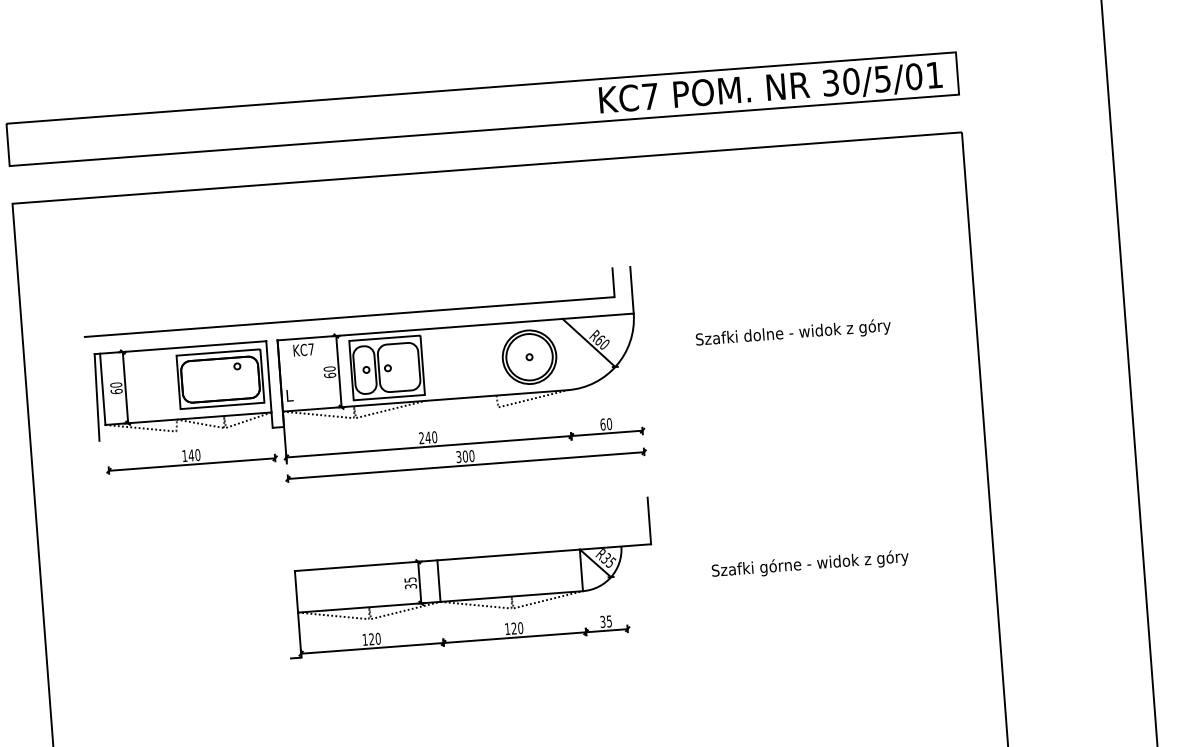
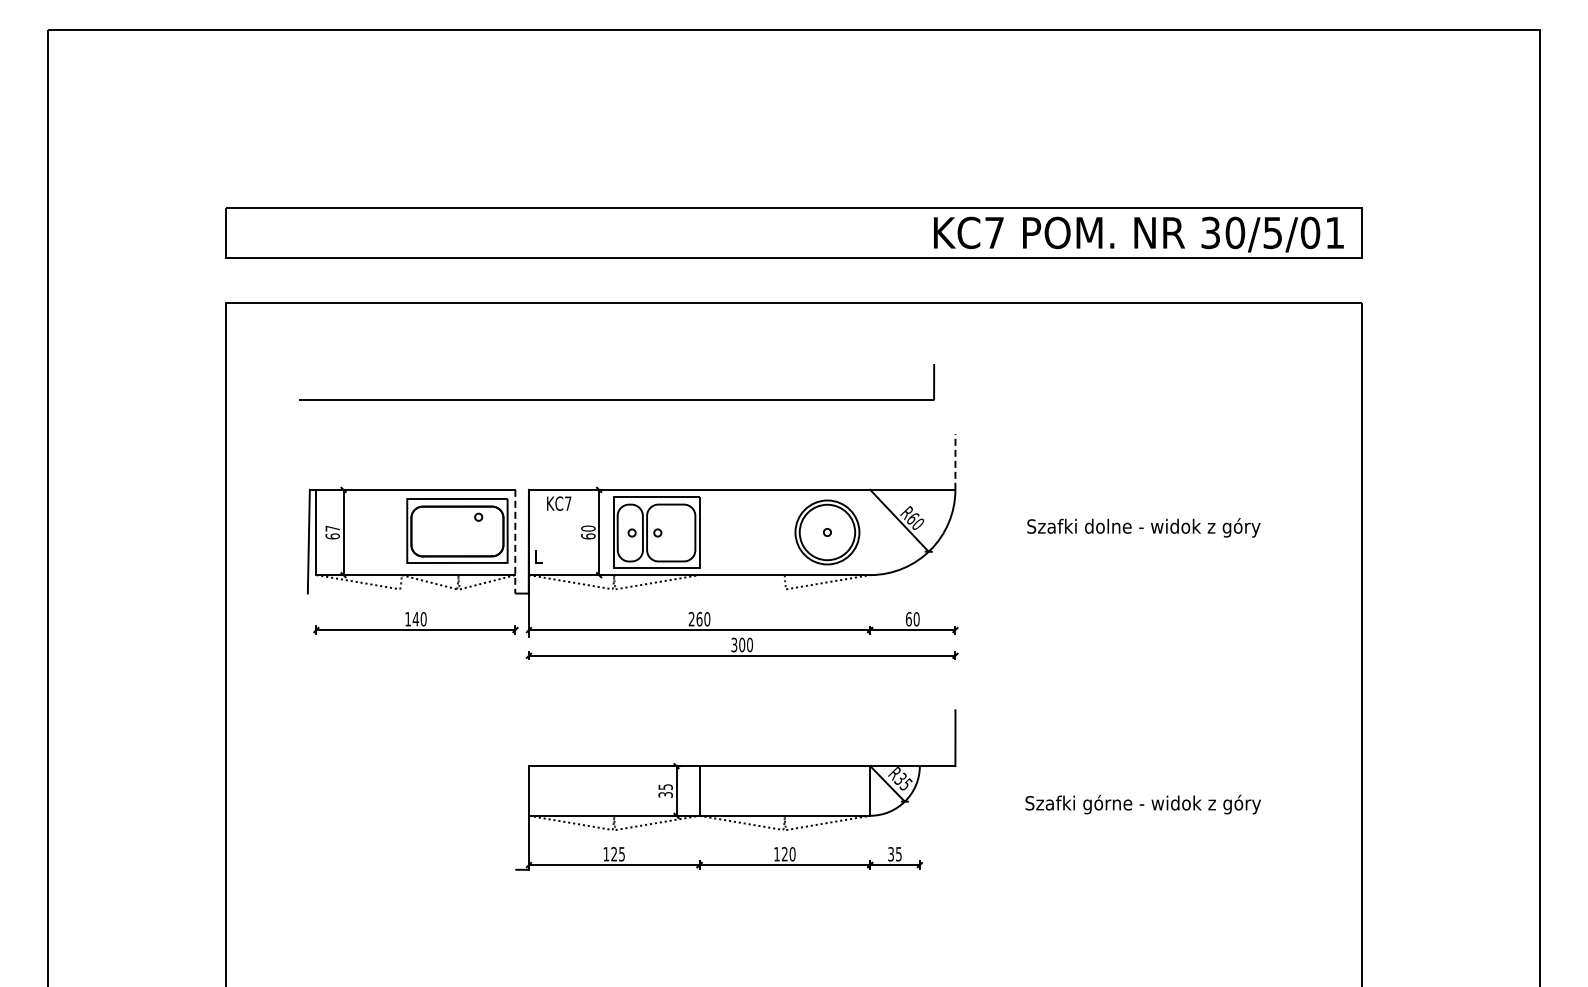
line: (632, 289) -> (955, 461), solid -> dashed
part: (350, 316) -> (617, 399), moved
text: (116, 384) -> (332, 528), 60 -> 67
line: (269, 384) -> (515, 541), solid -> dashed
text: (428, 437) -> (699, 619), 240 -> 260
text: (378, 639) -> (622, 854), 120 -> 125

